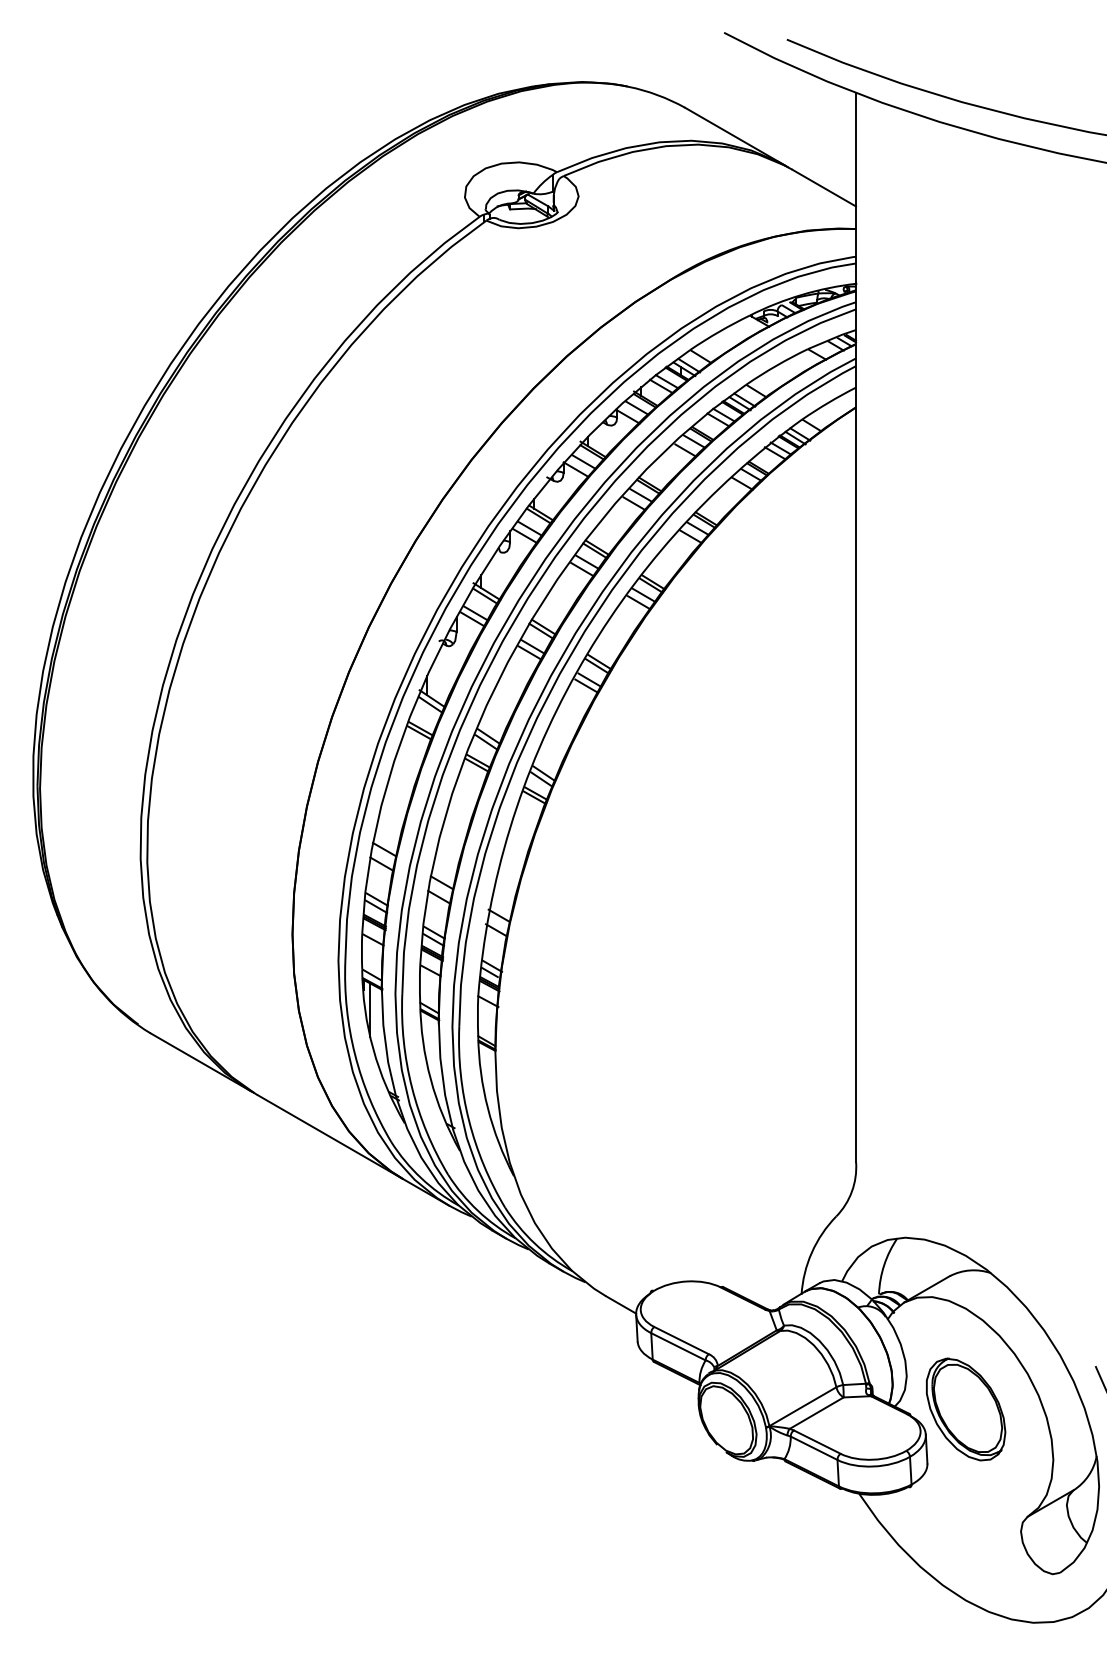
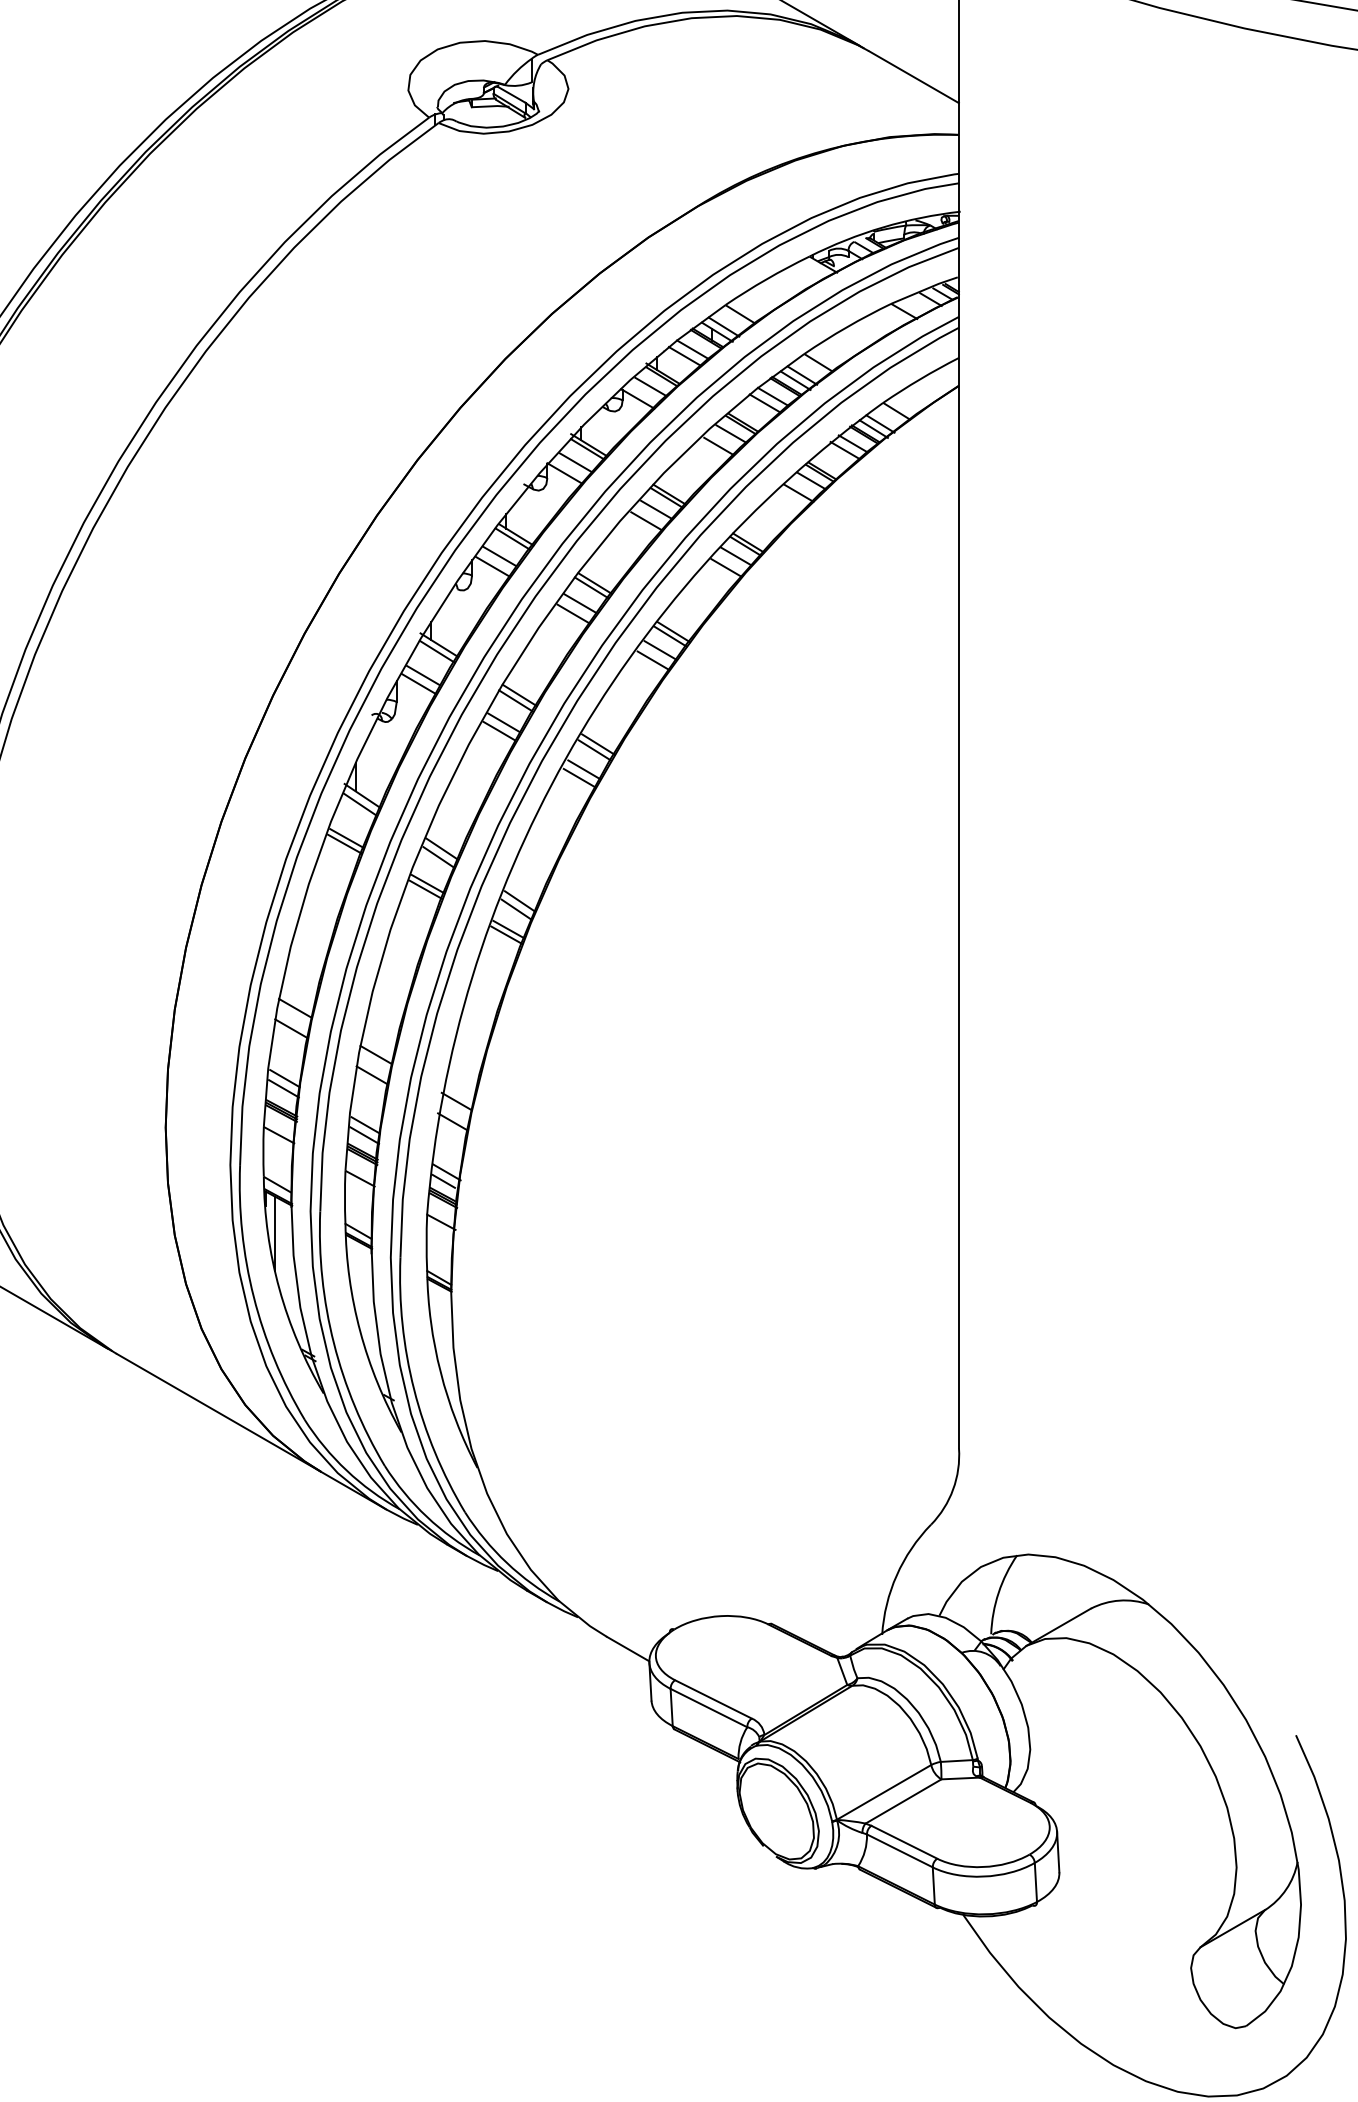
part: (966, 1409) -> (1114, 1796), removed

